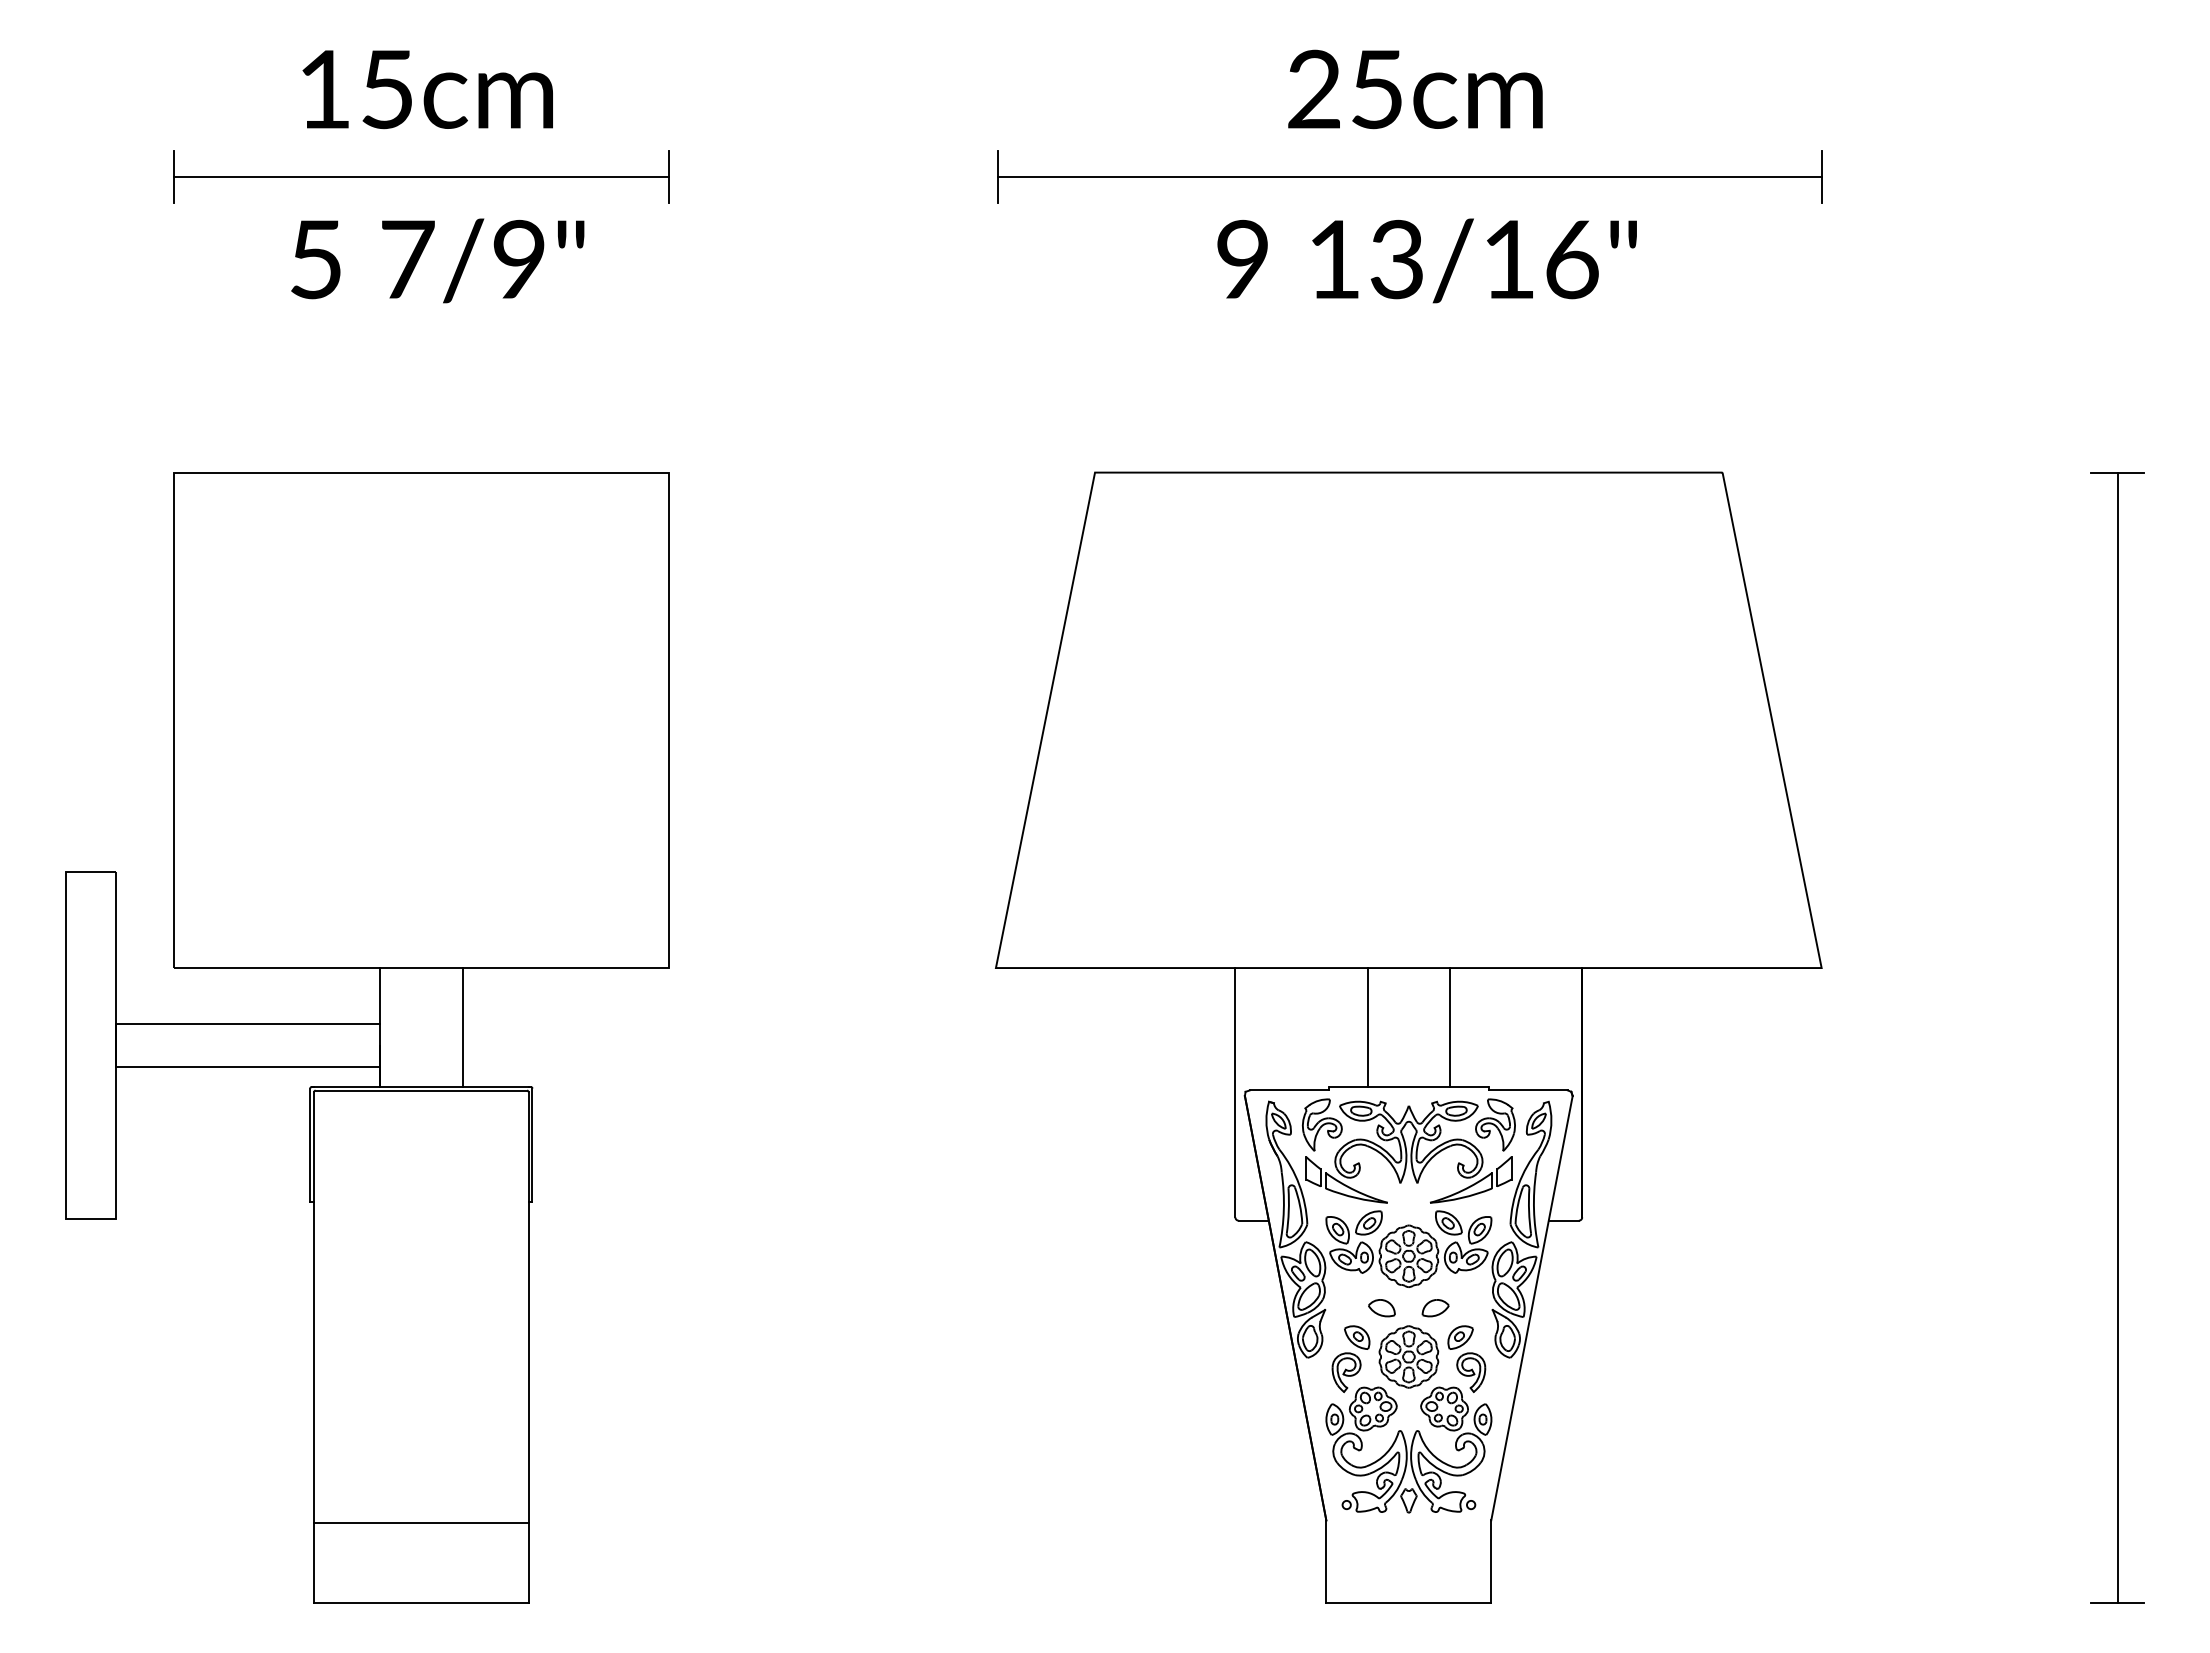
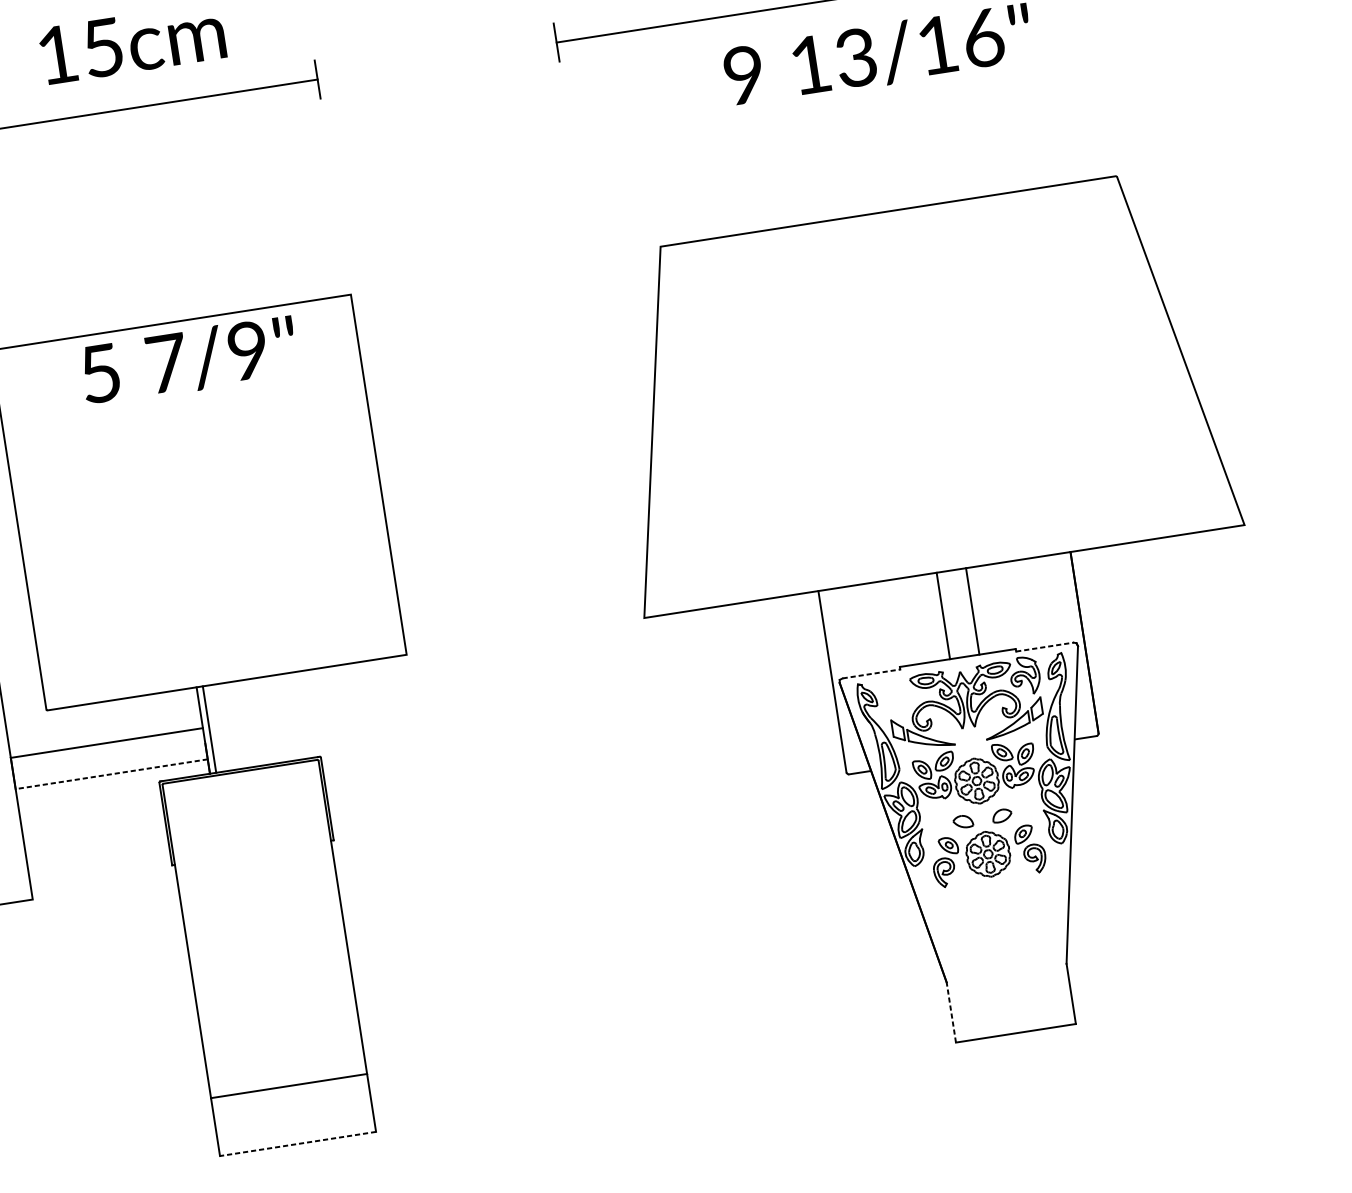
text: (437, 260) -> (188, 360), moved
line: (462, 1027) -> (209, 729), moved
line: (1367, 1027) -> (972, 611), moved
line: (1450, 1027) -> (943, 615), moved
line: (247, 1067) -> (111, 774), solid -> dashed
line: (1289, 1090) -> (871, 674), solid -> dashed
line: (1528, 1090) -> (1045, 647), solid -> dashed
part: (1322, 1124) -> (899, 695), removed
part: (1408, 1449) -> (998, 921), removed
line: (1326, 1561) -> (951, 1012), solid -> dashed
line: (420, 1602) -> (297, 1143), solid -> dashed

